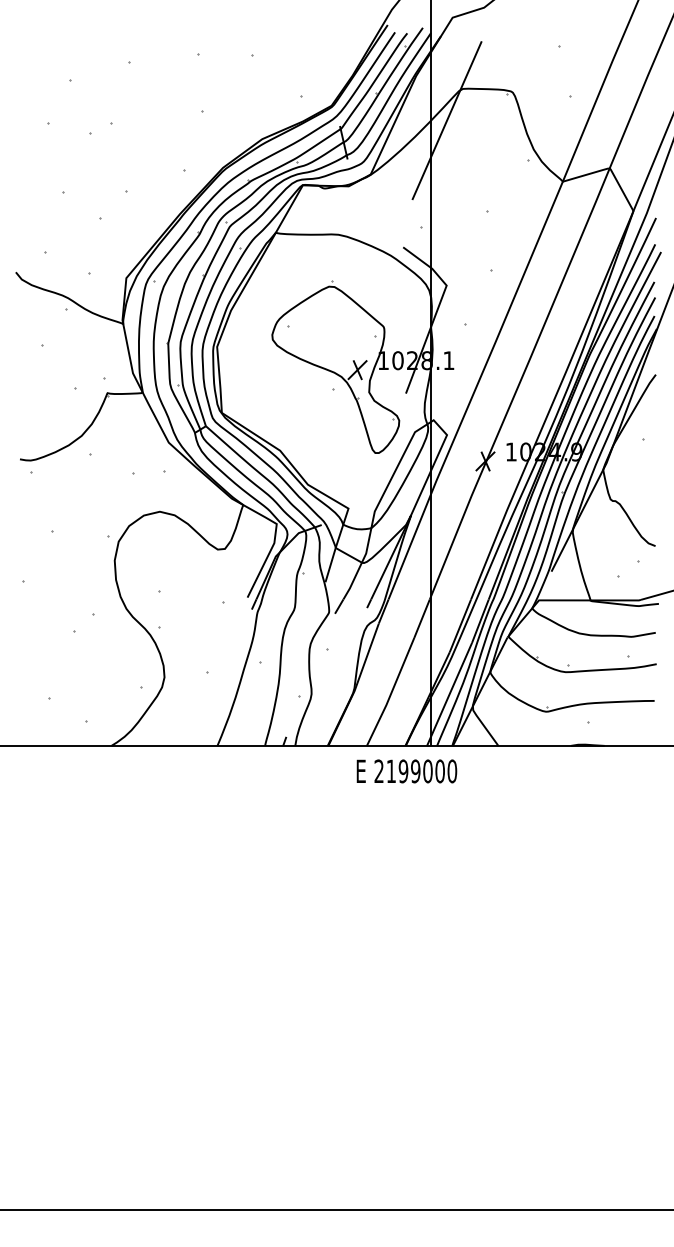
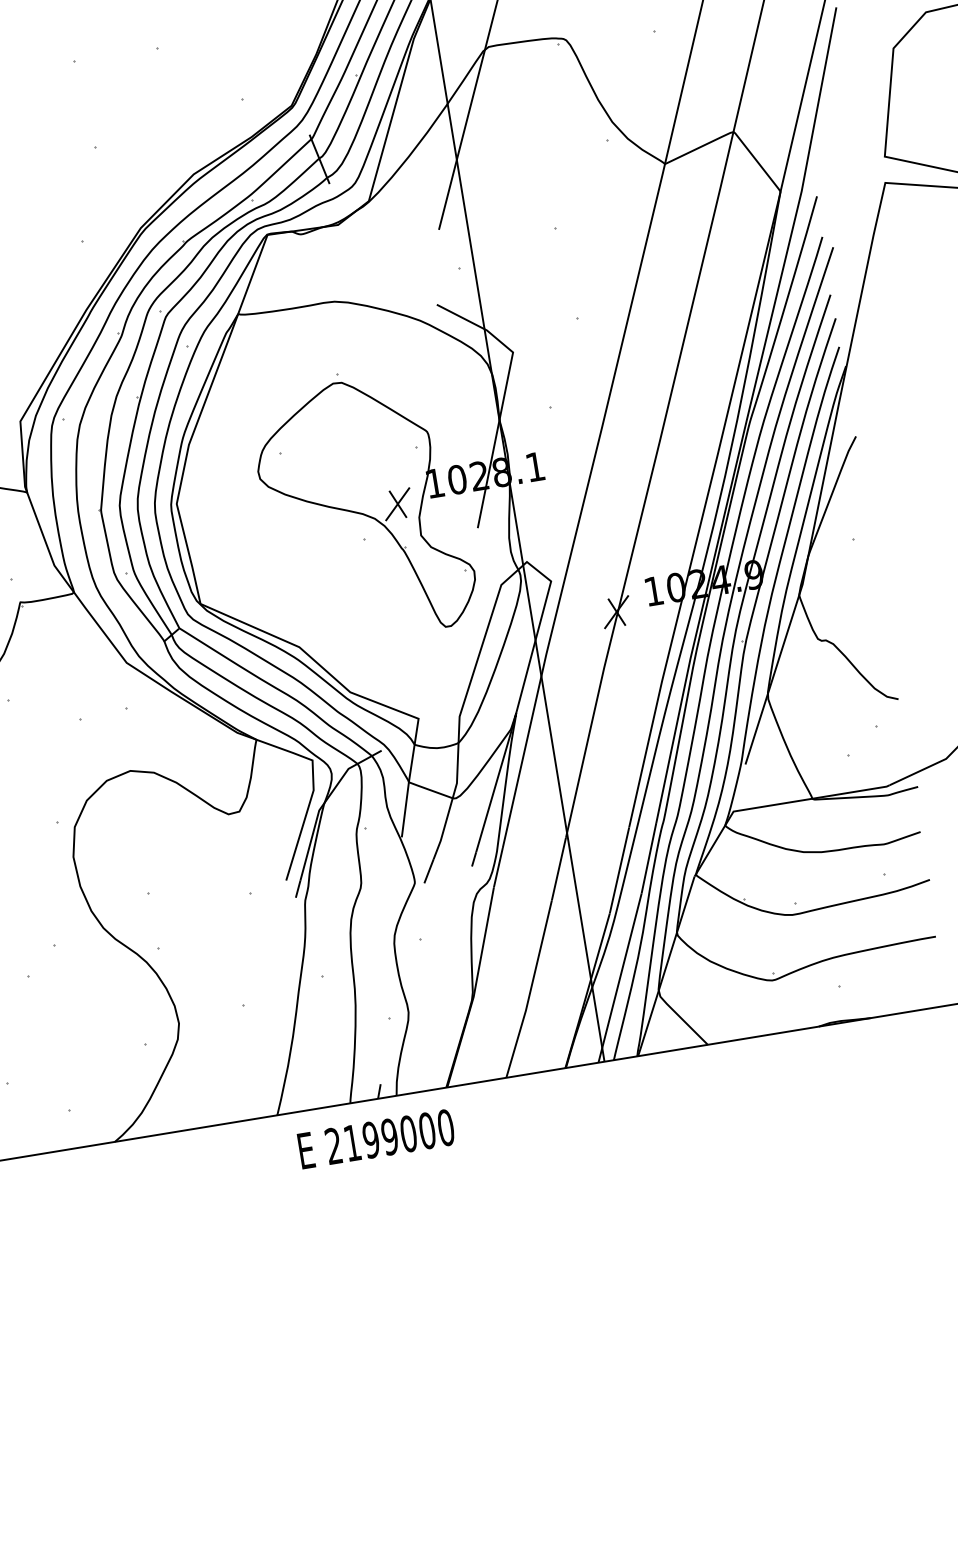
text: (406, 771) -> (375, 1139), moved

